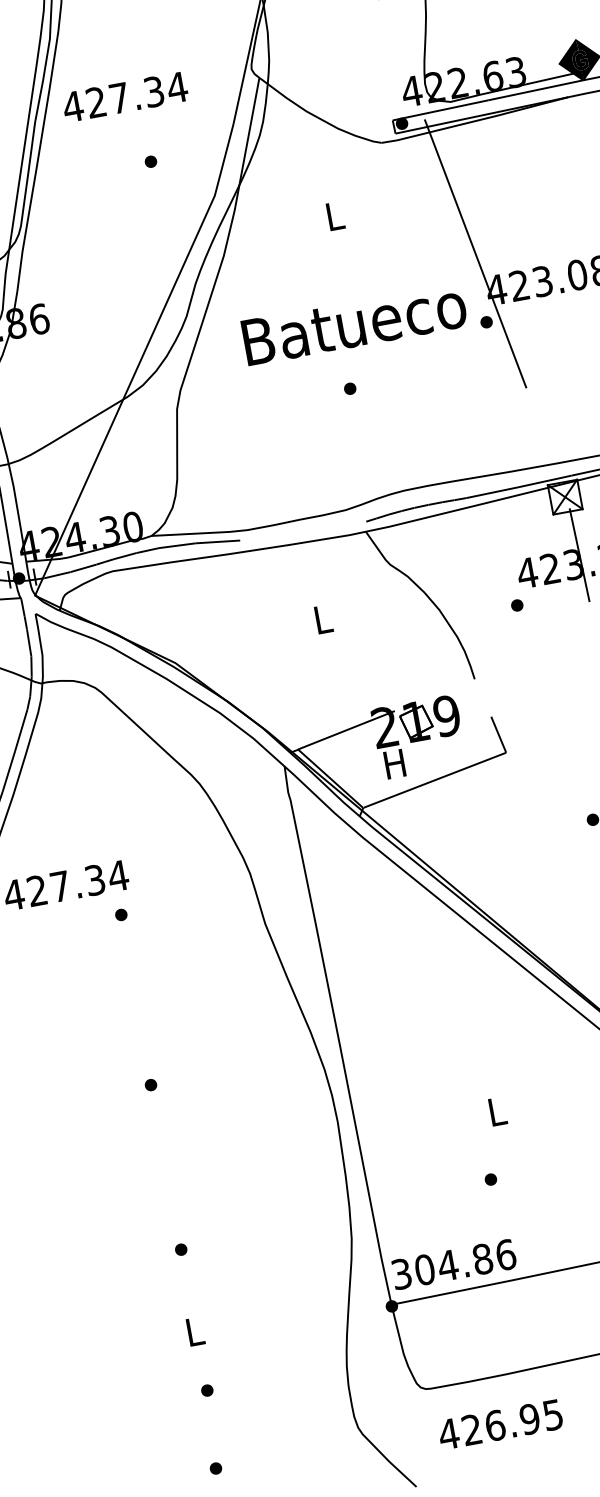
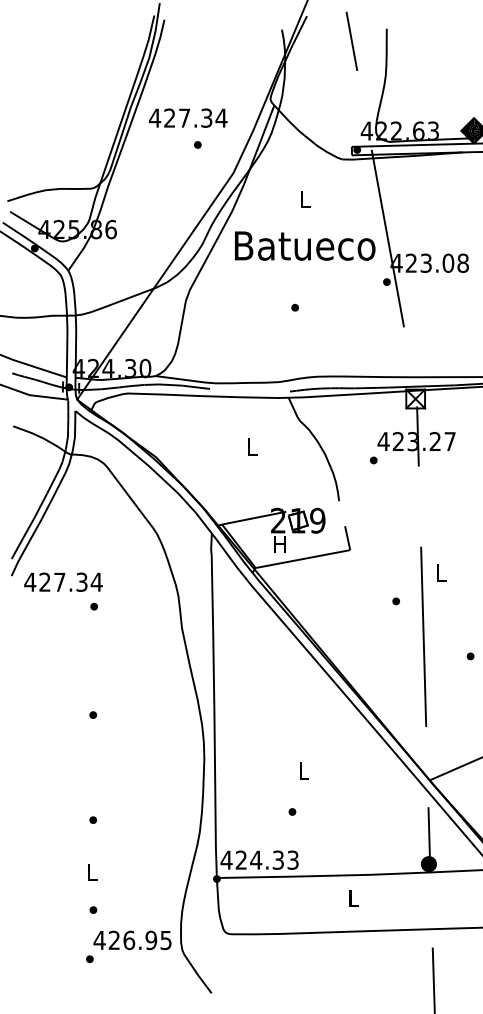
text: (125, 96) -> (188, 117), moved
text: (354, 322) -> (305, 245), moved
text: (453, 1263) -> (259, 859), 304.86 -> 424.33
text: (500, 1424) -> (132, 940), moved

